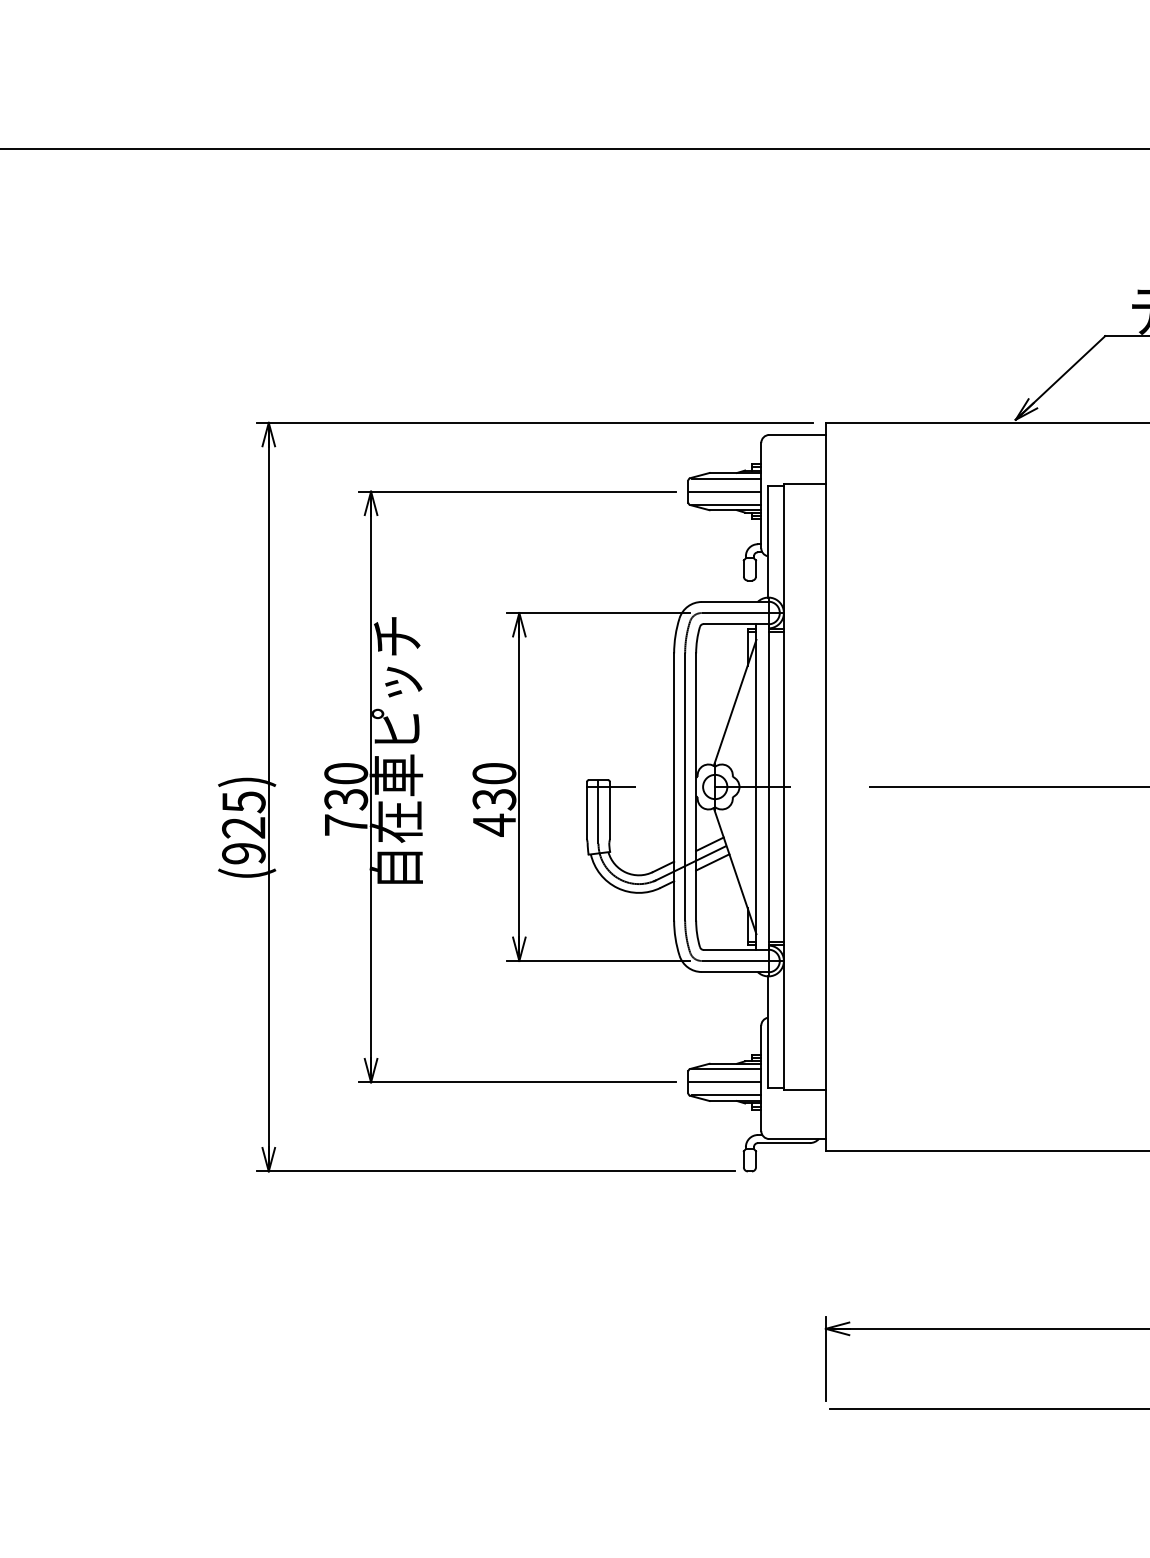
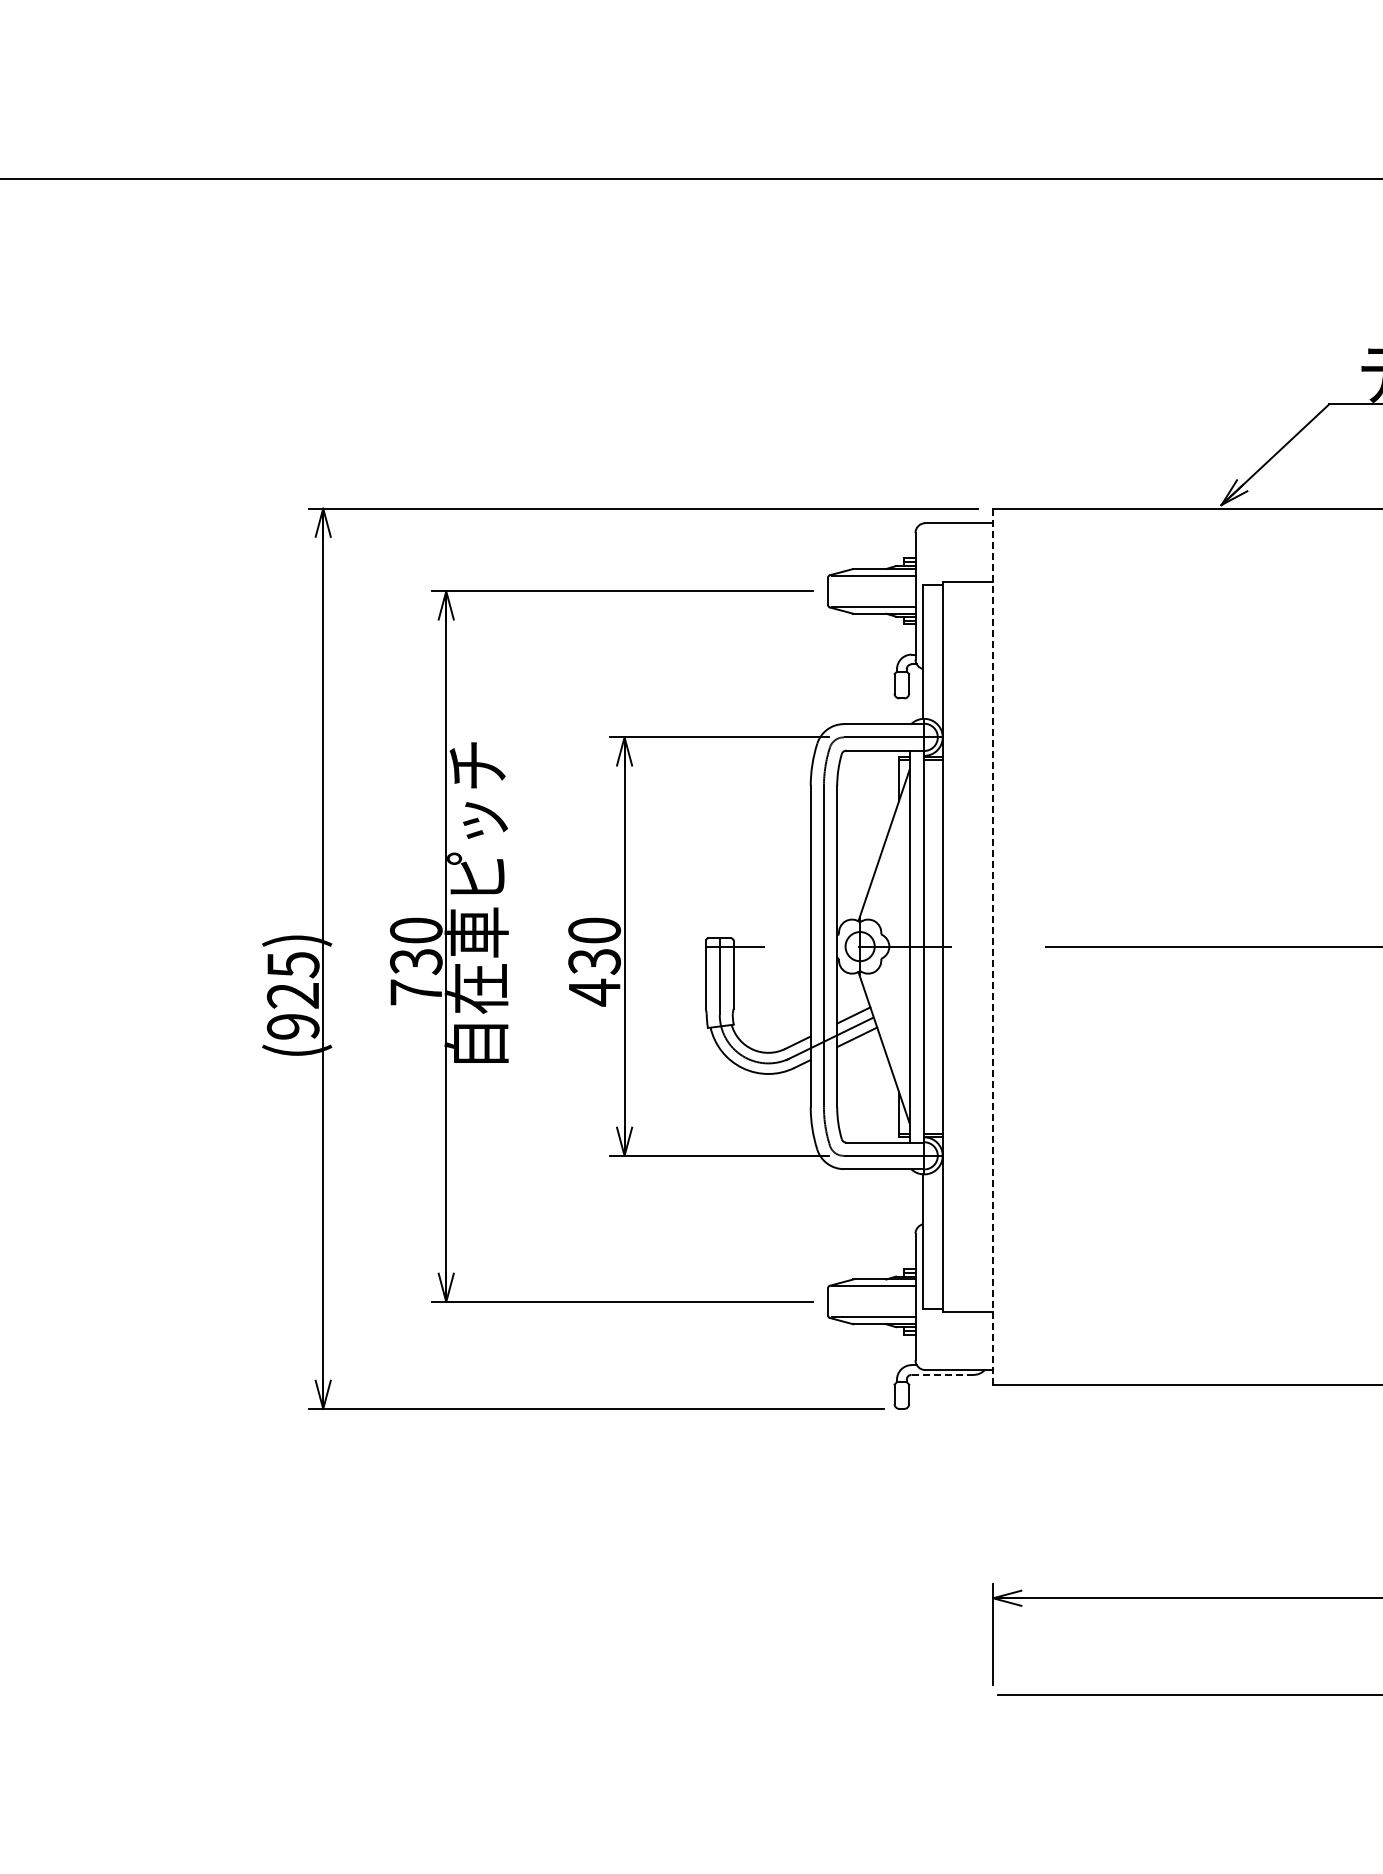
line: (724, 491) -> (871, 591), removed
line: (826, 786) -> (993, 946), solid -> dashed
line: (724, 1082) -> (871, 1301), removed
line: (783, 1142) -> (942, 1374), solid -> dashed

